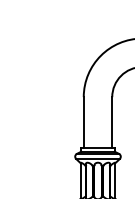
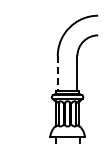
line: (83, 123) -> (57, 74), solid -> dashed

